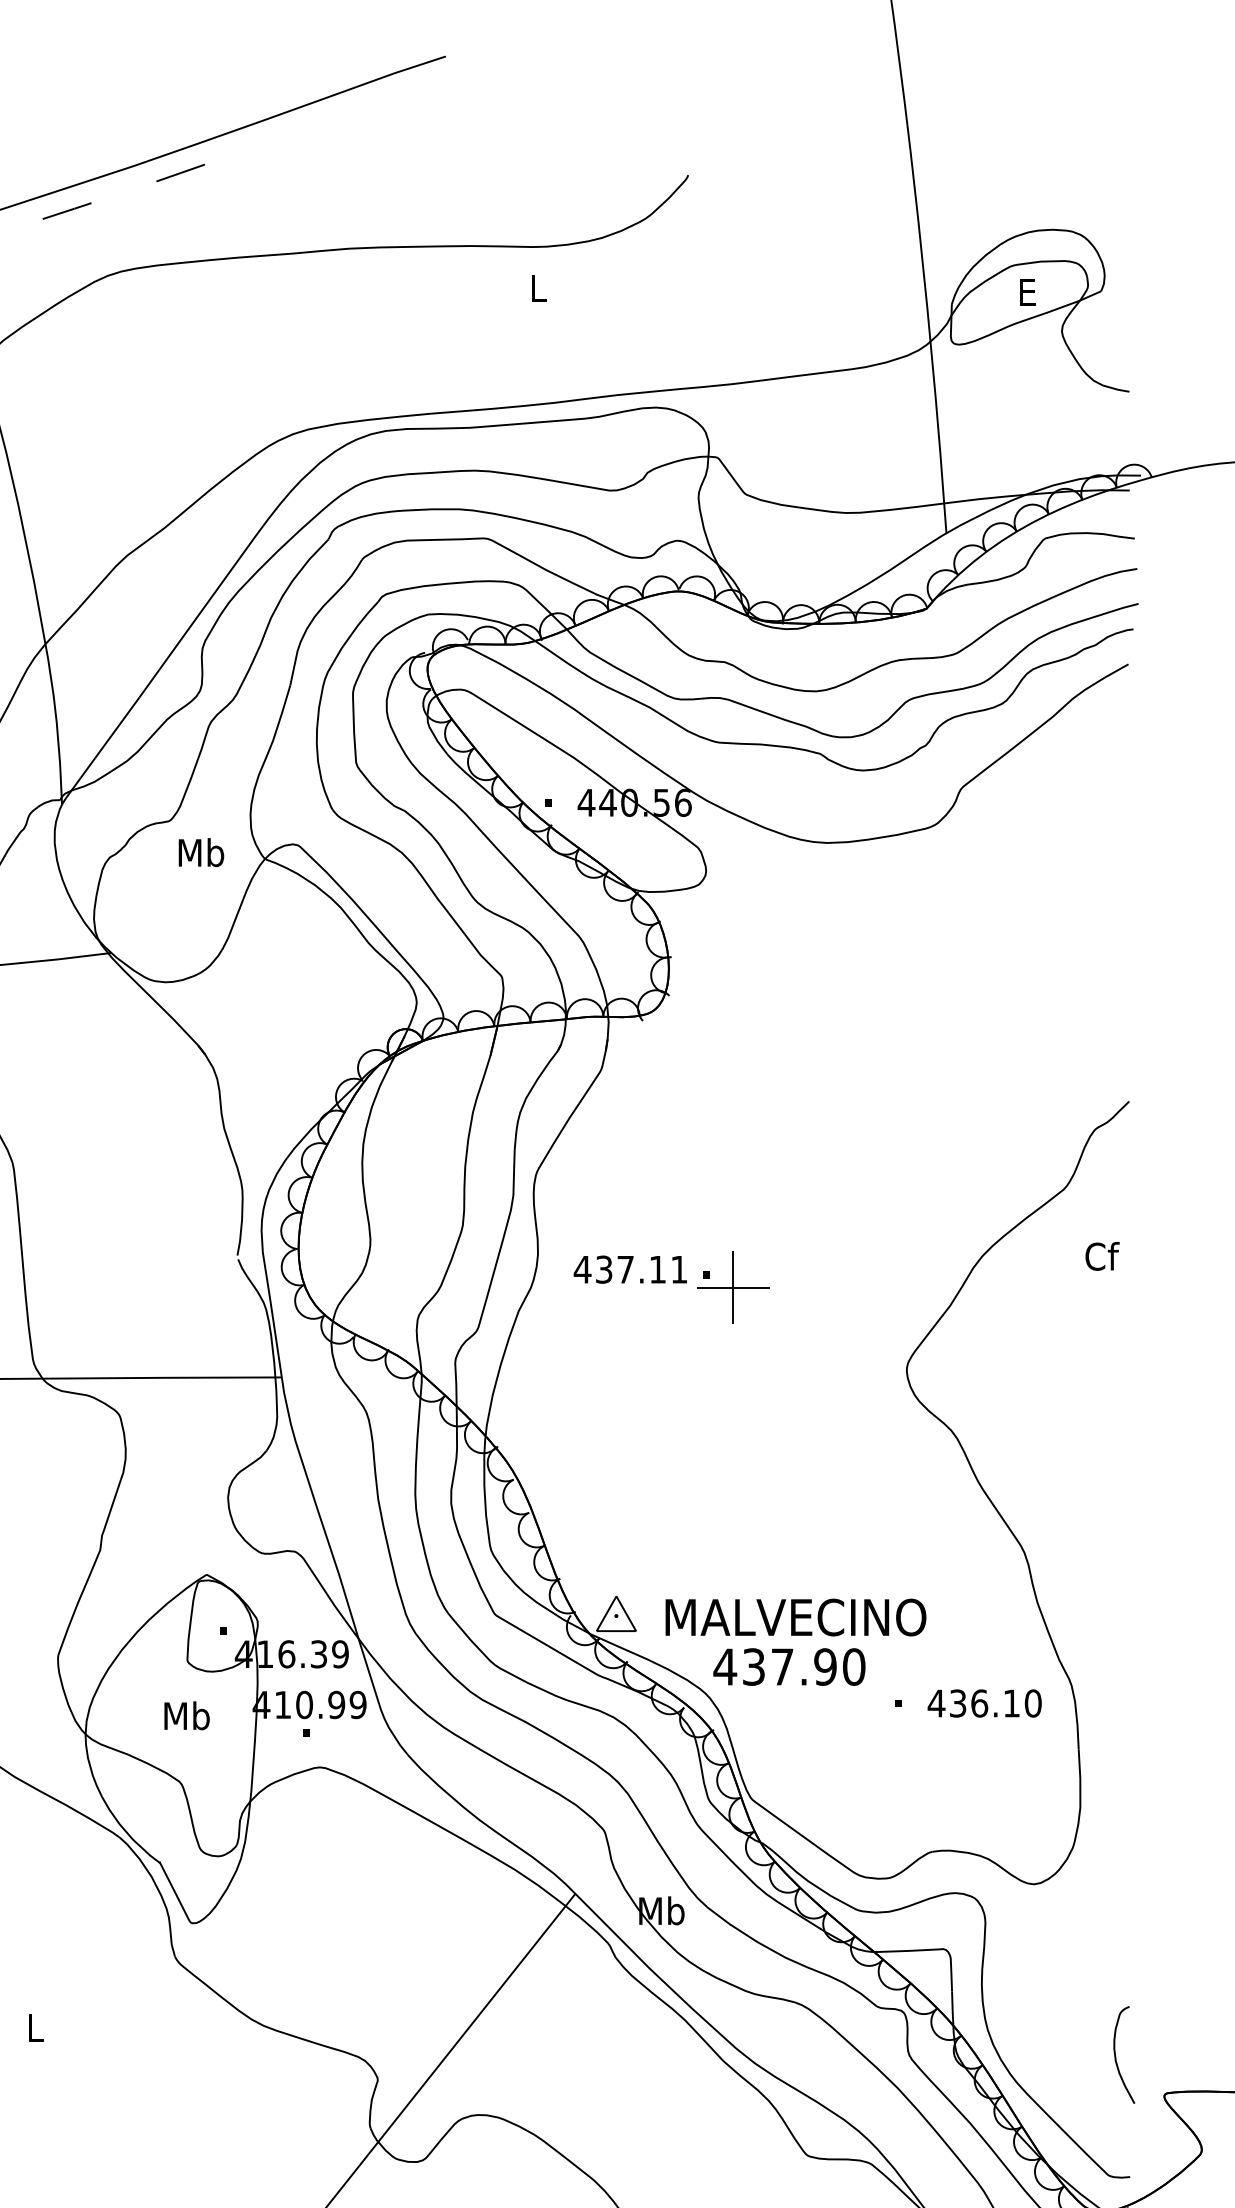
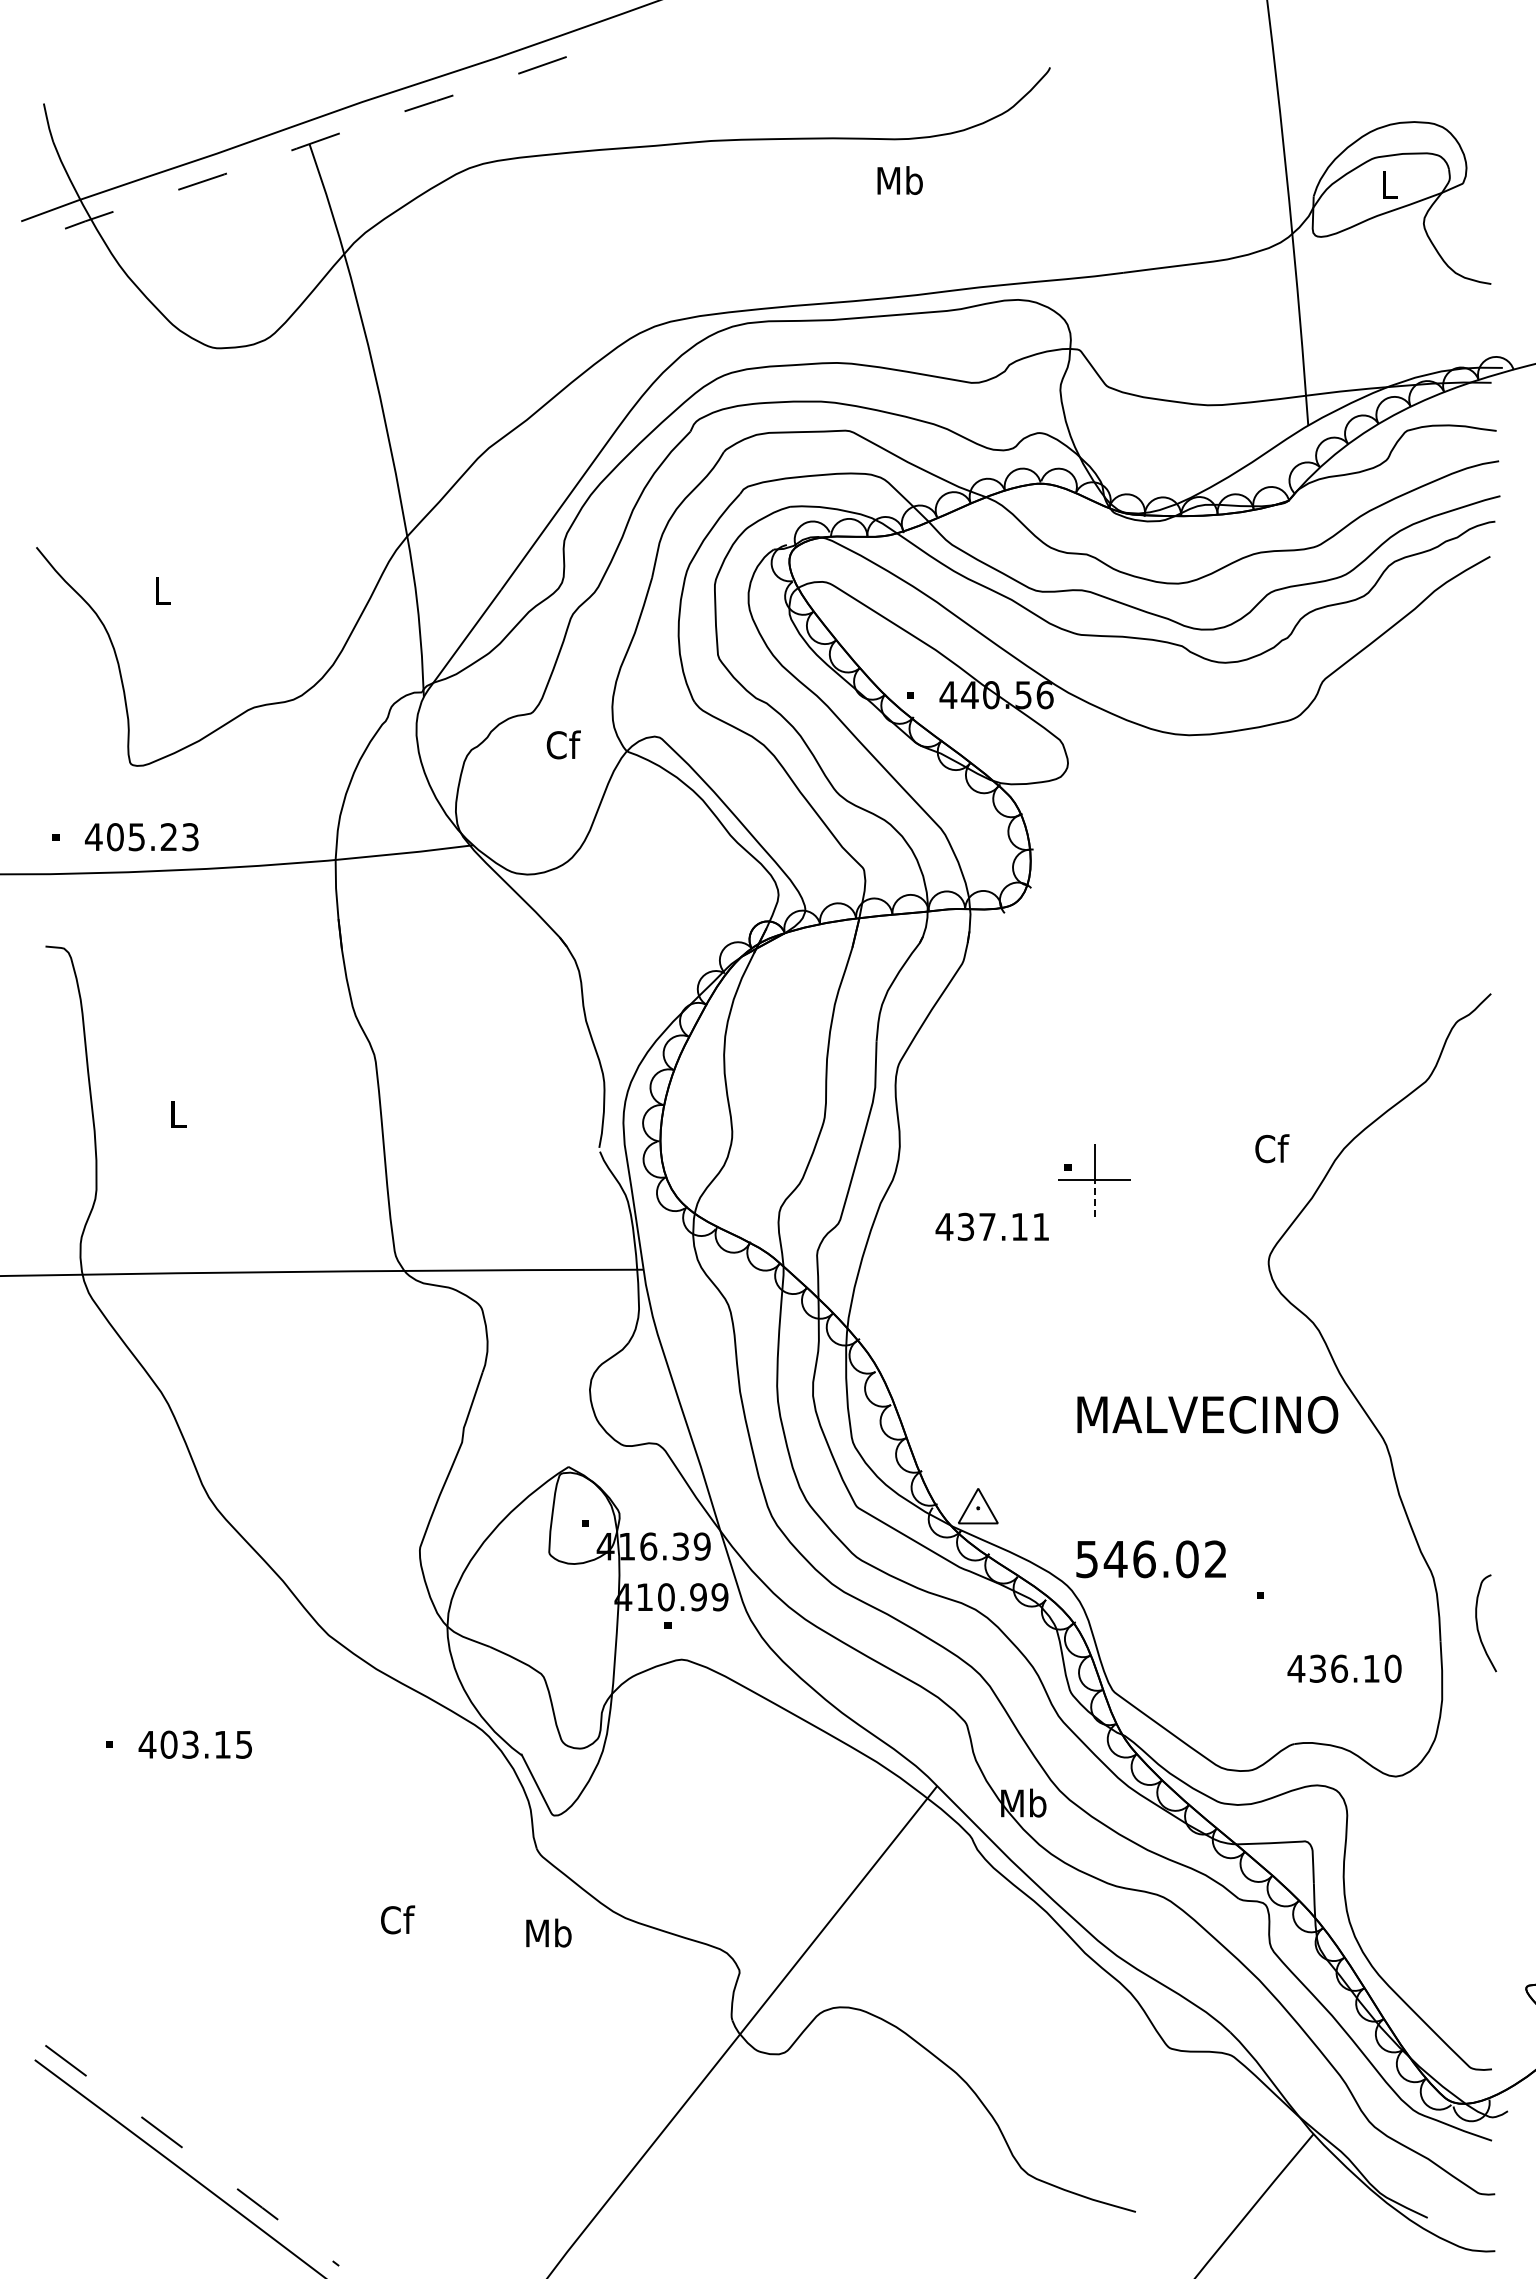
text: (537, 288) -> (899, 180), L -> Mb
text: (1027, 292) -> (1389, 184), E -> L
text: (200, 852) -> (562, 744), Mb -> Cf
text: (1102, 1256) -> (1272, 1148), moved
text: (629, 1269) -> (991, 1226), moved
line: (732, 1305) -> (1094, 1197), solid -> dashed
text: (795, 1617) -> (1207, 1414), moved
text: (789, 1667) -> (1151, 1559), 437.90 -> 546.02
text: (984, 1703) -> (1344, 1668), moved
text: (186, 1715) -> (548, 1932), moved
text: (36, 2027) -> (398, 1919), L -> Cf
curve: (1116, 2057) -> (1478, 1625), moved

